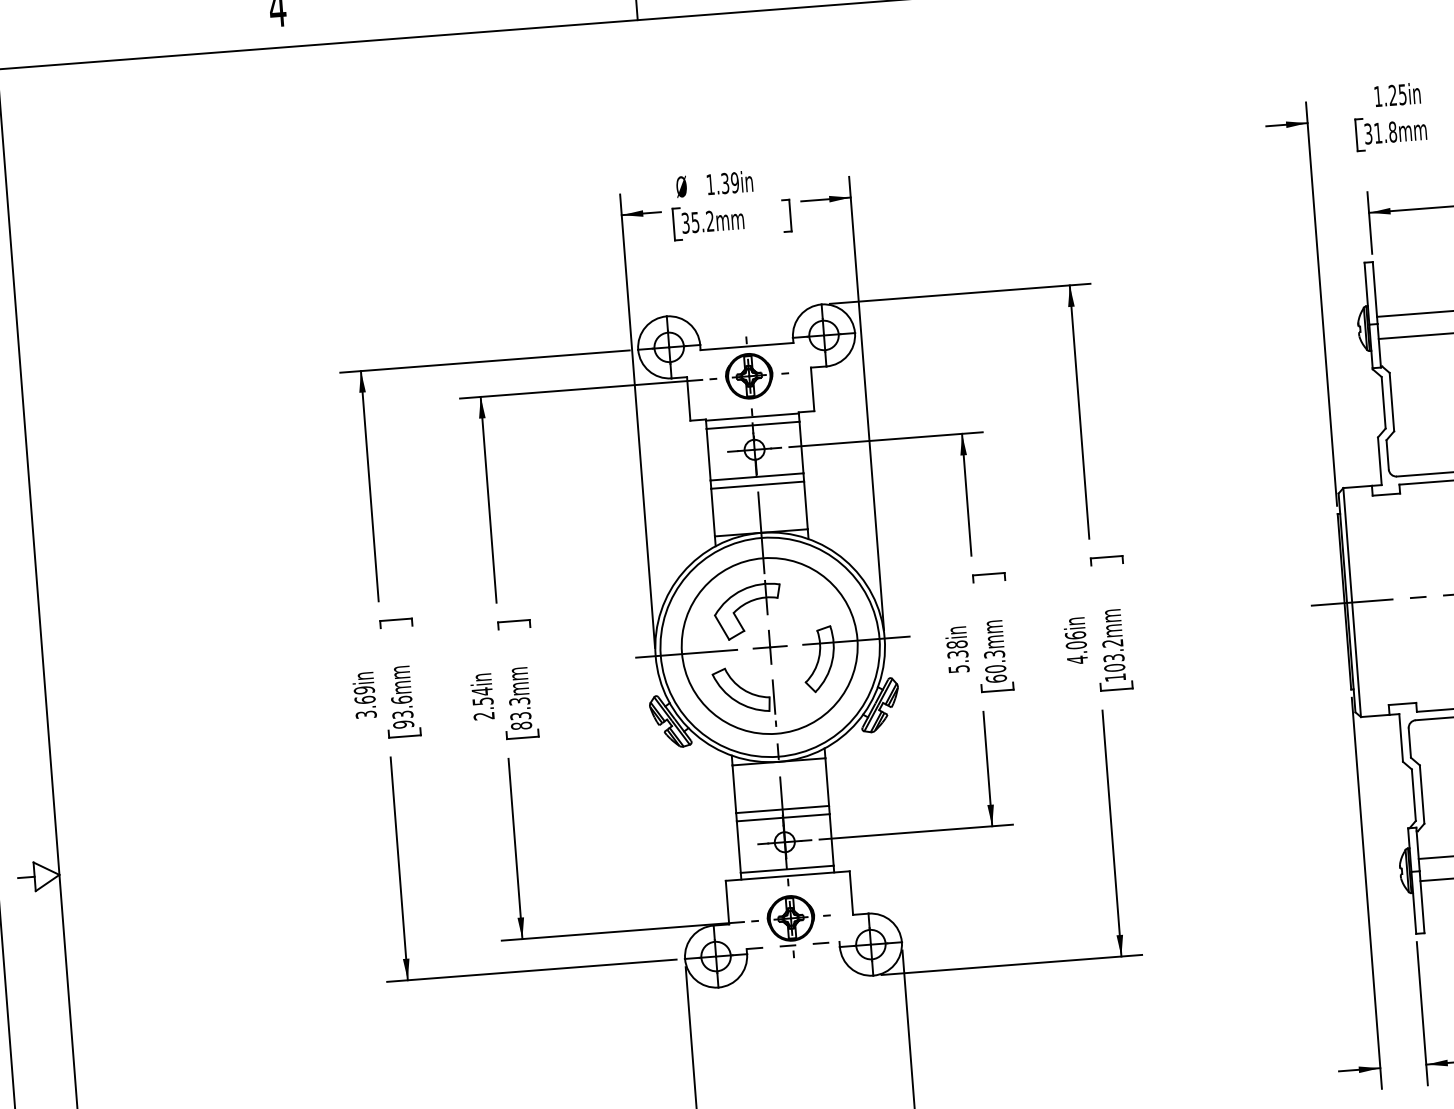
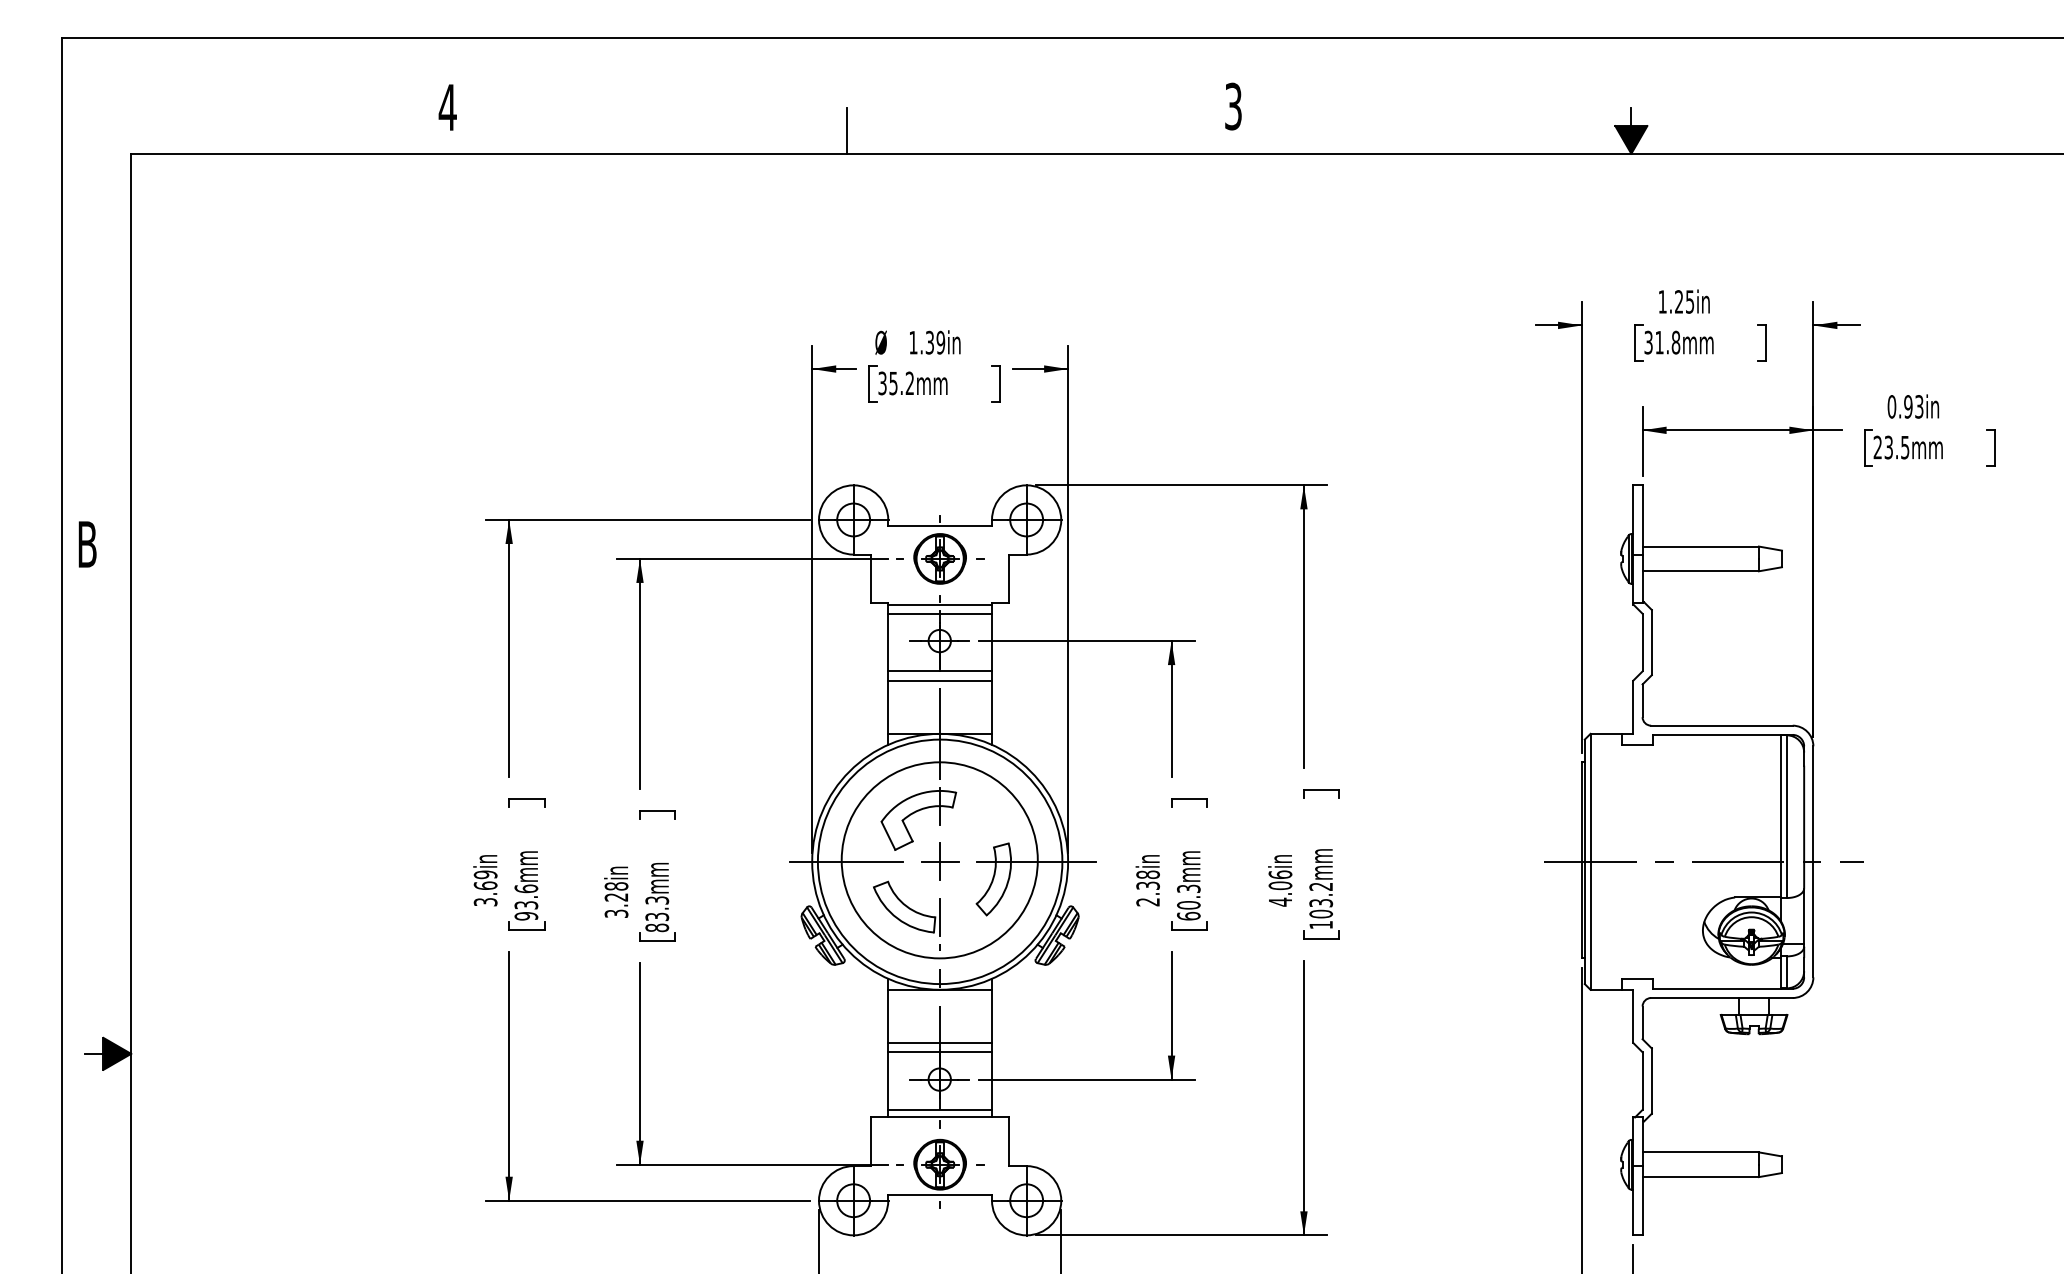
text: (958, 669) -> (1147, 902), 5.38in -> 2.38in
text: (483, 703) -> (616, 899), 2.54in -> 3.28in
fill: (47, 875) -> (117, 1053), added
line: (793, 945) -> (940, 1195), dashed -> solid

